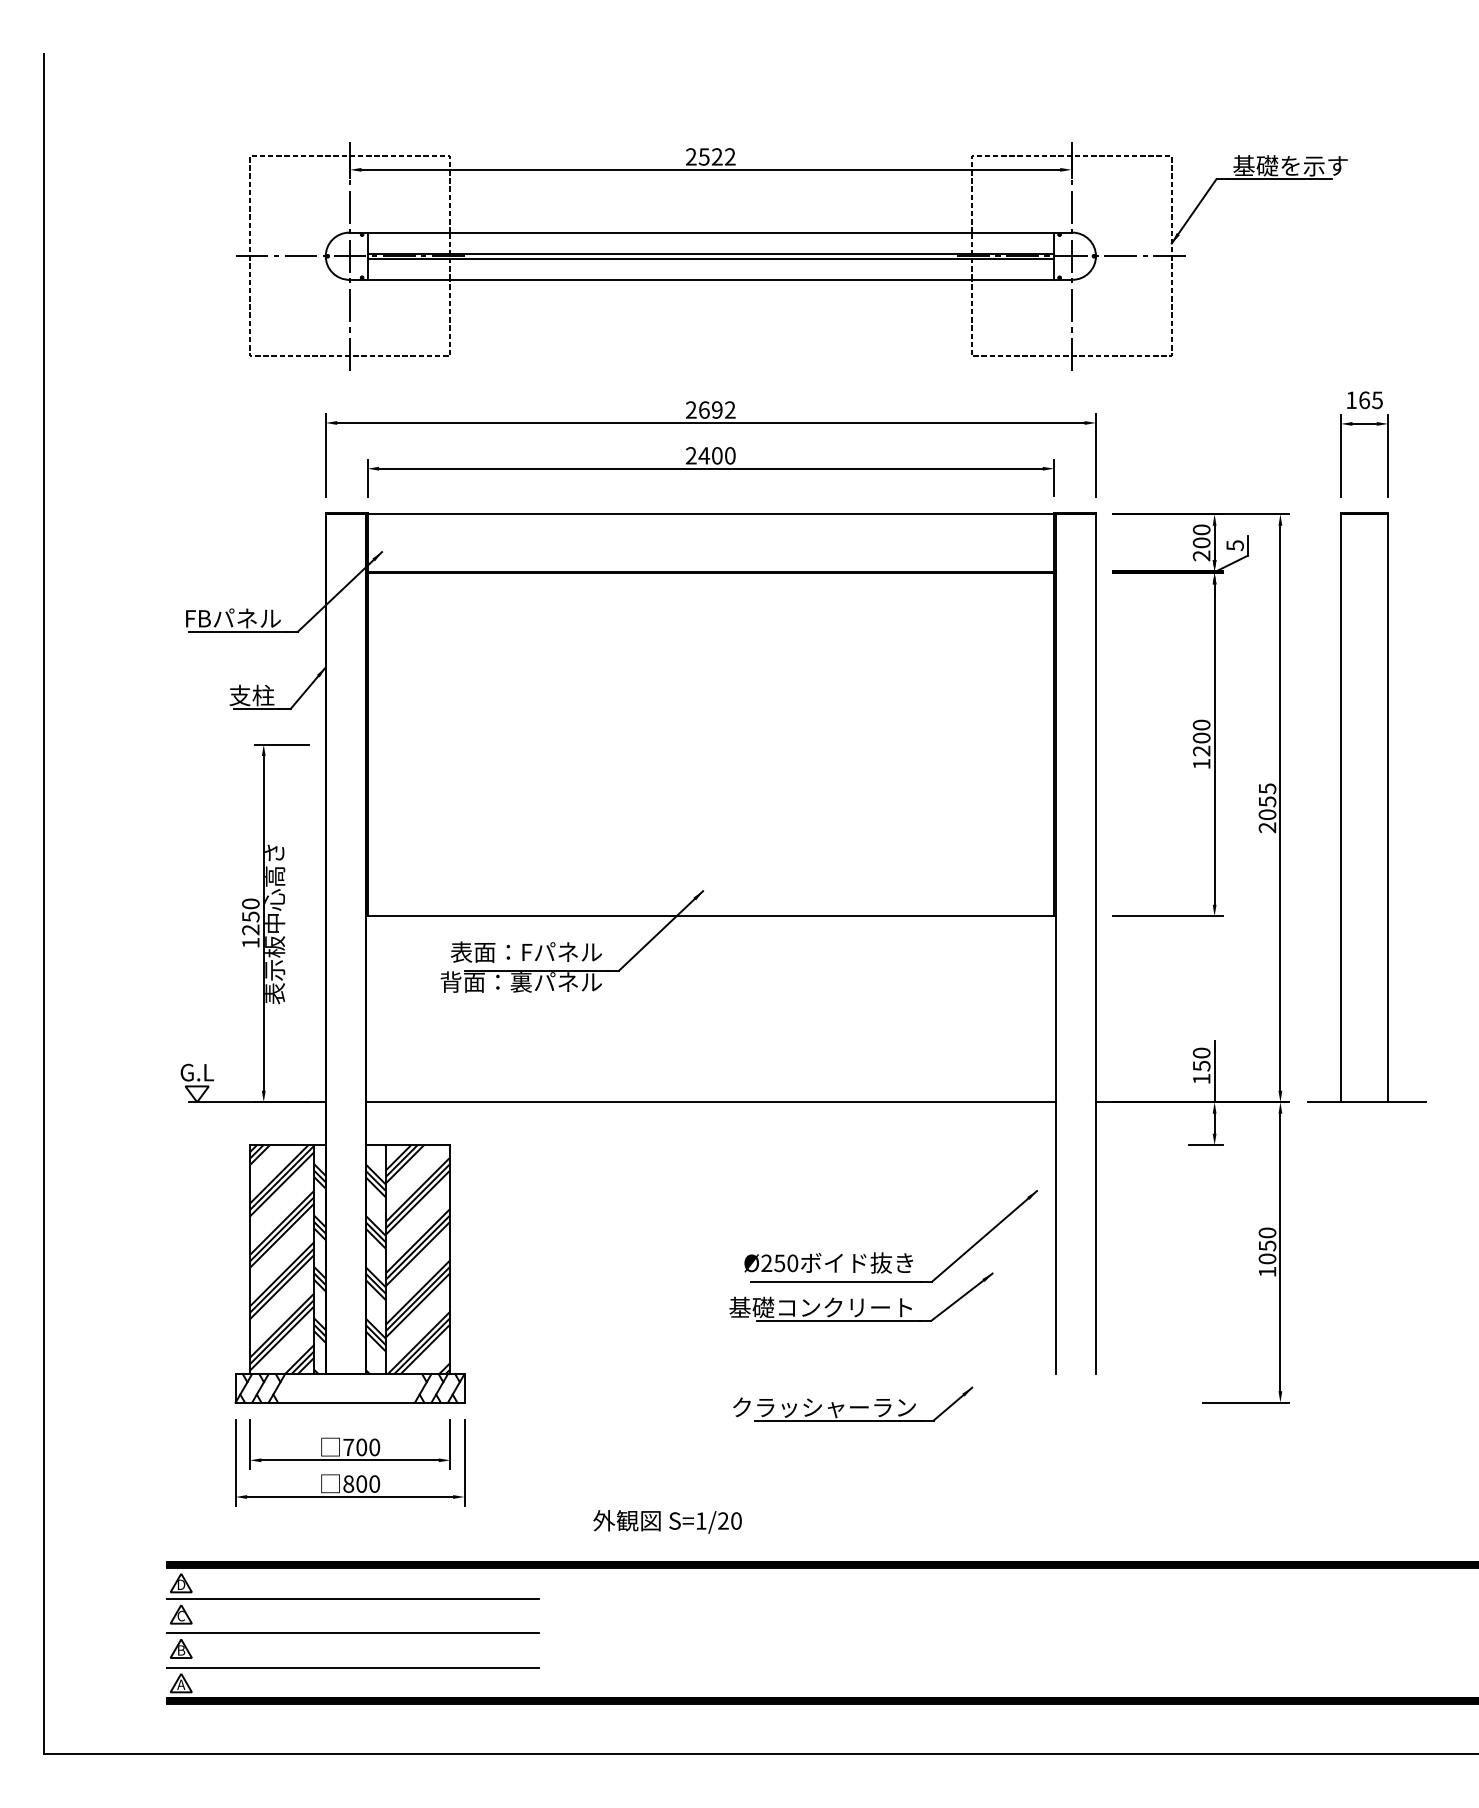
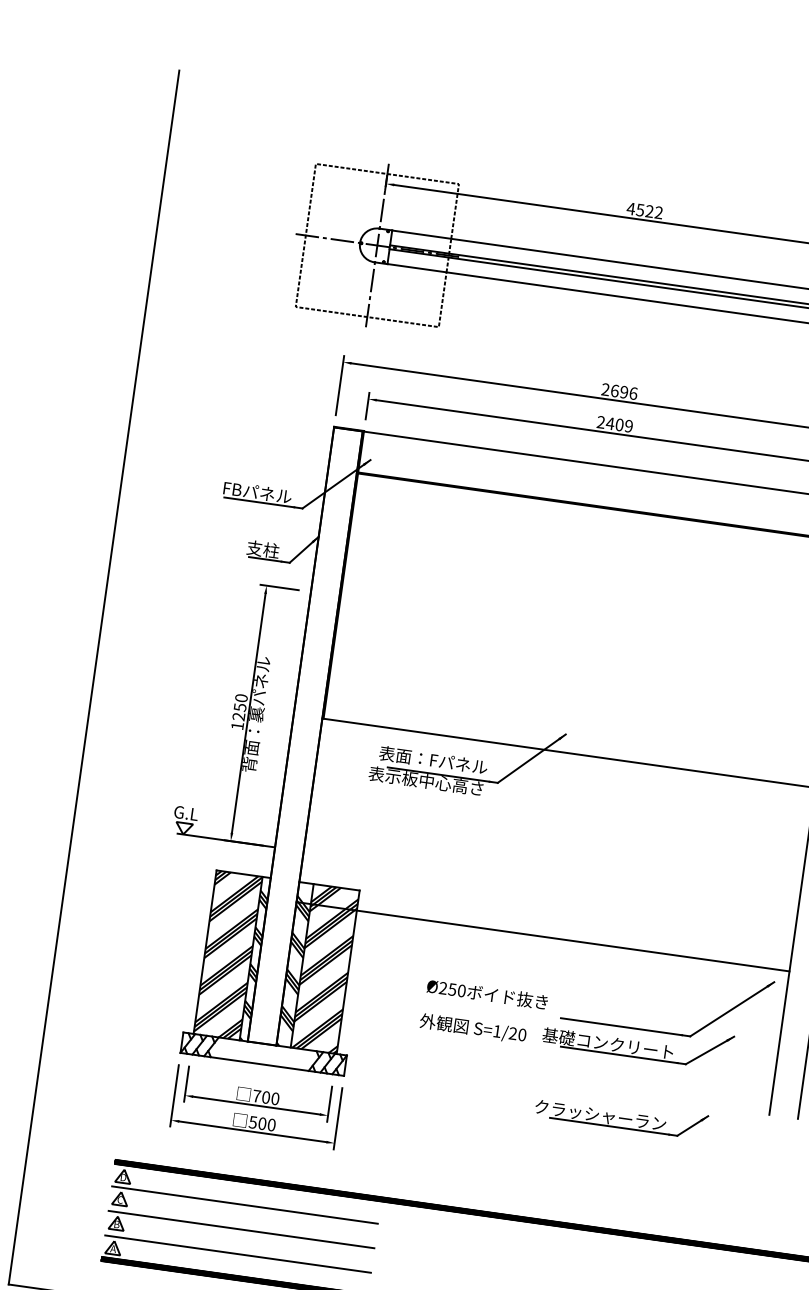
text: (691, 156) -> (631, 208), 2522 -> 4522
text: (730, 409) -> (633, 393), 2692 -> 2696
text: (730, 455) -> (629, 426), 2400 -> 2409
text: (275, 923) -> (257, 714), 表示板中心高さ -> 背面：裏パネル
text: (520, 981) -> (426, 780), 背面：裏パネル -> 表示板中心高さ
line: (710, 1102) -> (542, 936), moved
text: (828, 1262) -> (487, 993), moved
text: (348, 1483) -> (253, 1121), 800 -> 500
text: (667, 1521) -> (473, 1028), moved

